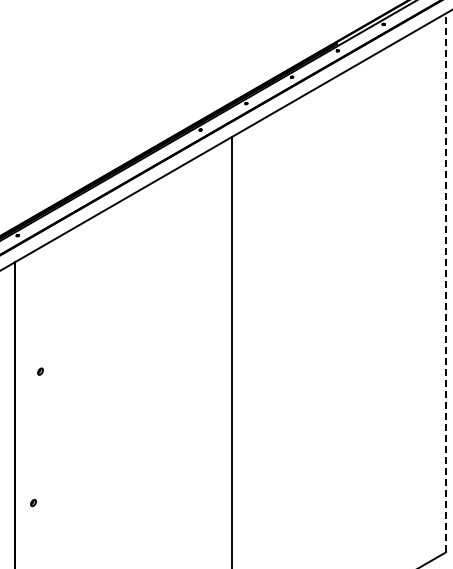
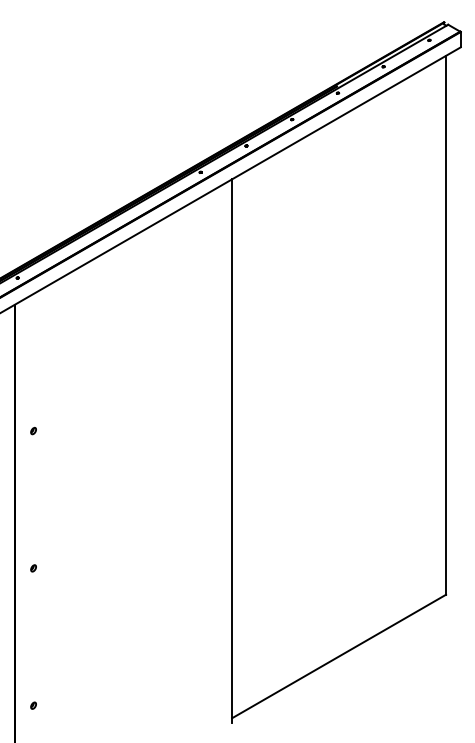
line: (446, 282) -> (446, 324), dashed -> solid
part: (40, 372) -> (33, 431), moved
part: (33, 503) -> (33, 568), moved

